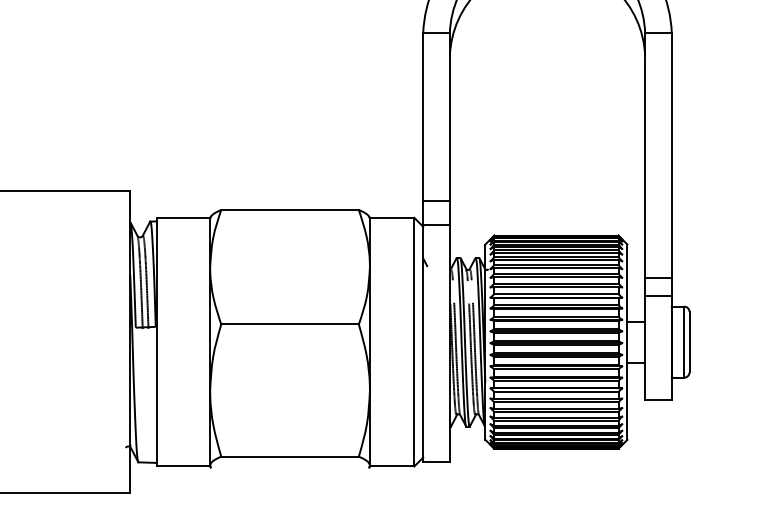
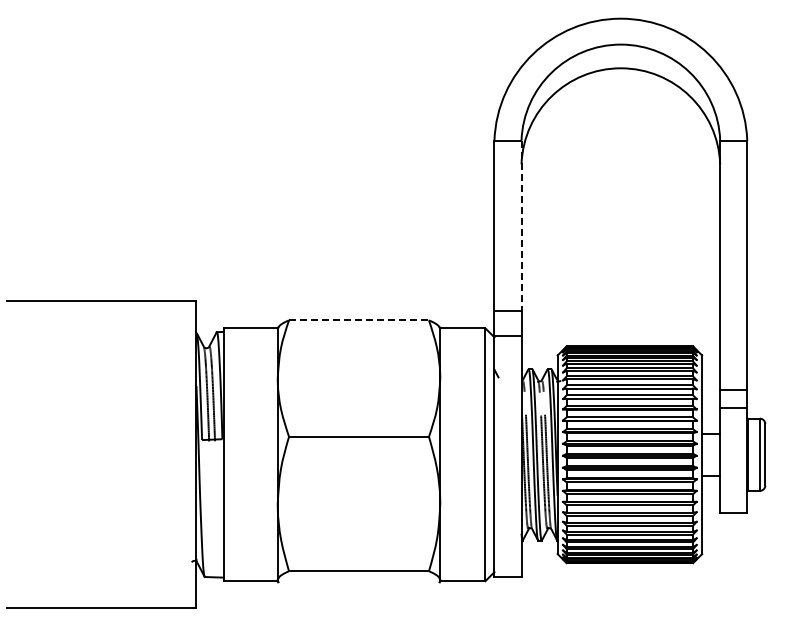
line: (449, 117) -> (521, 226), solid -> dashed
line: (290, 210) -> (359, 320), solid -> dashed

